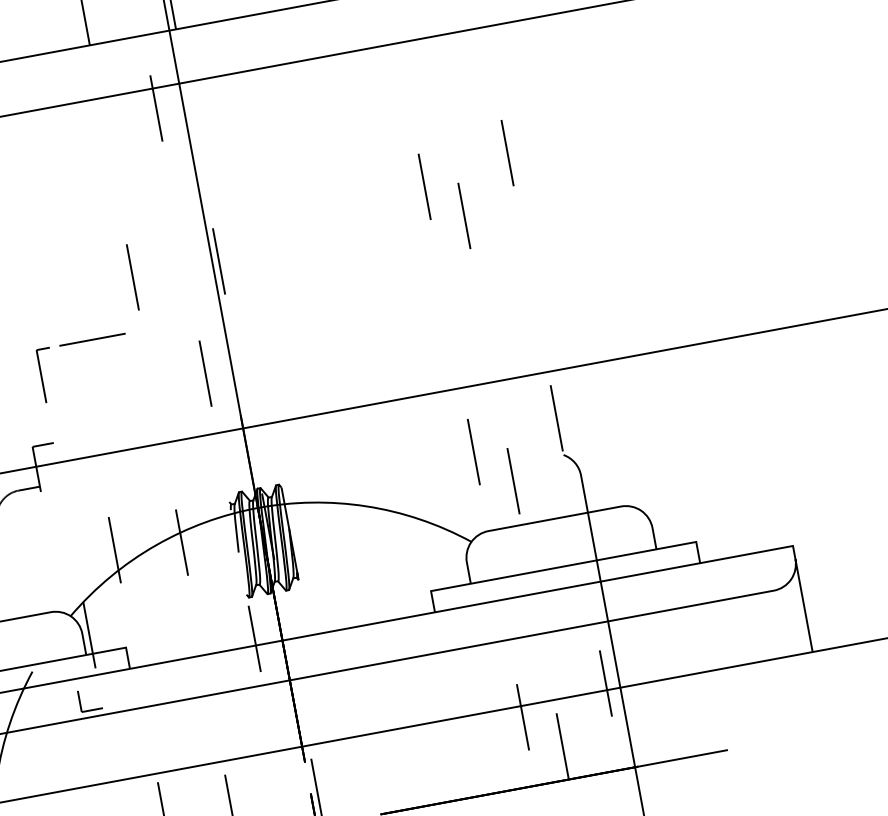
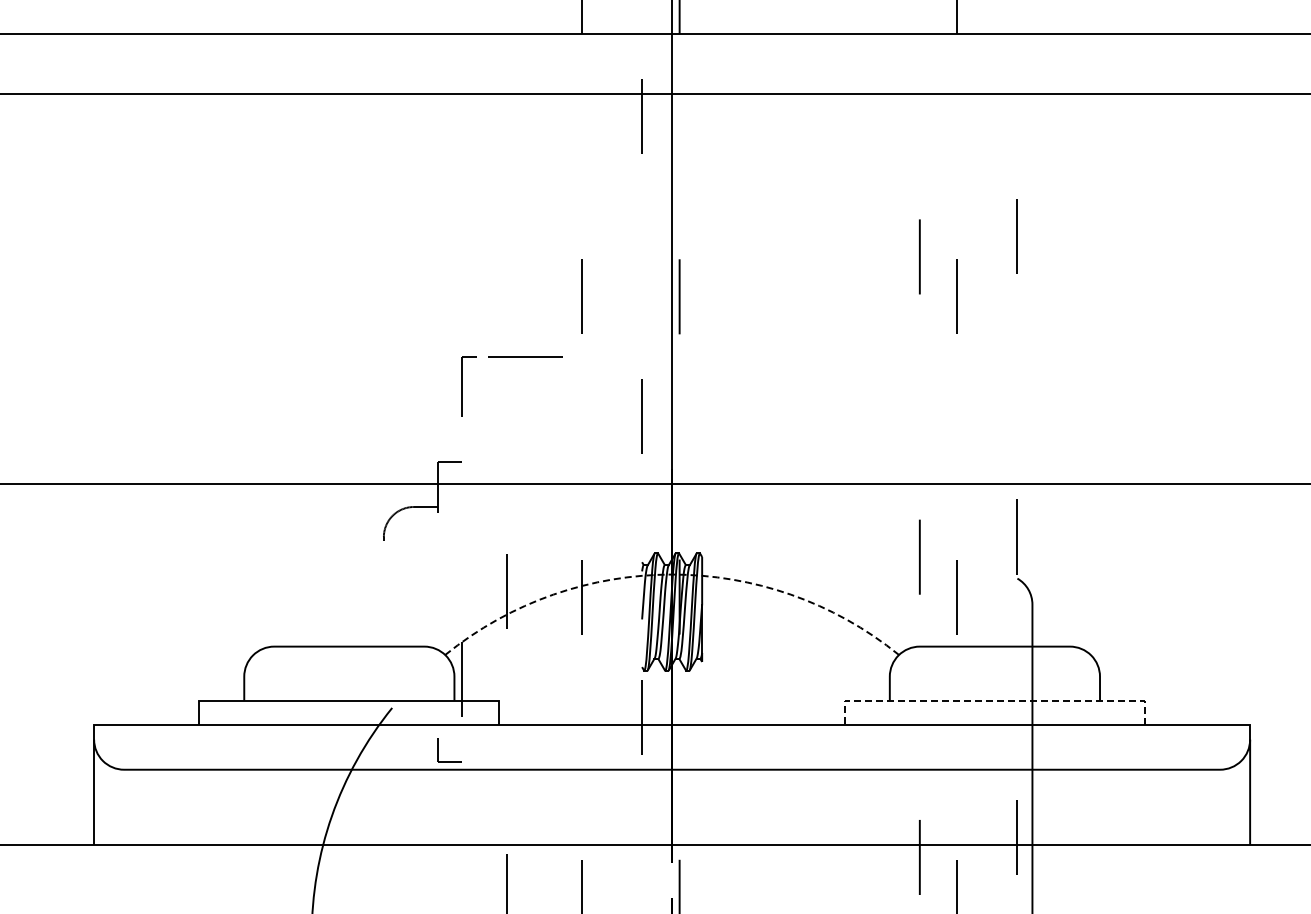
arc: (258, 507) -> (672, 574), solid -> dashed
line: (563, 566) -> (994, 700), solid -> dashed

